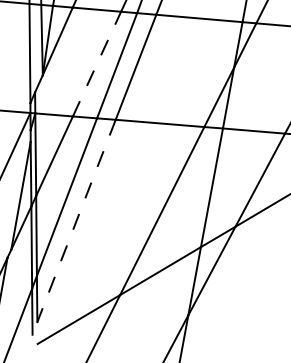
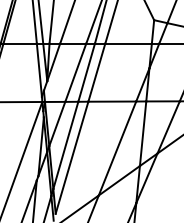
line: (96, 63) -> (75, 72), dashed -> solid
line: (75, 222) -> (71, 158), dashed -> solid

